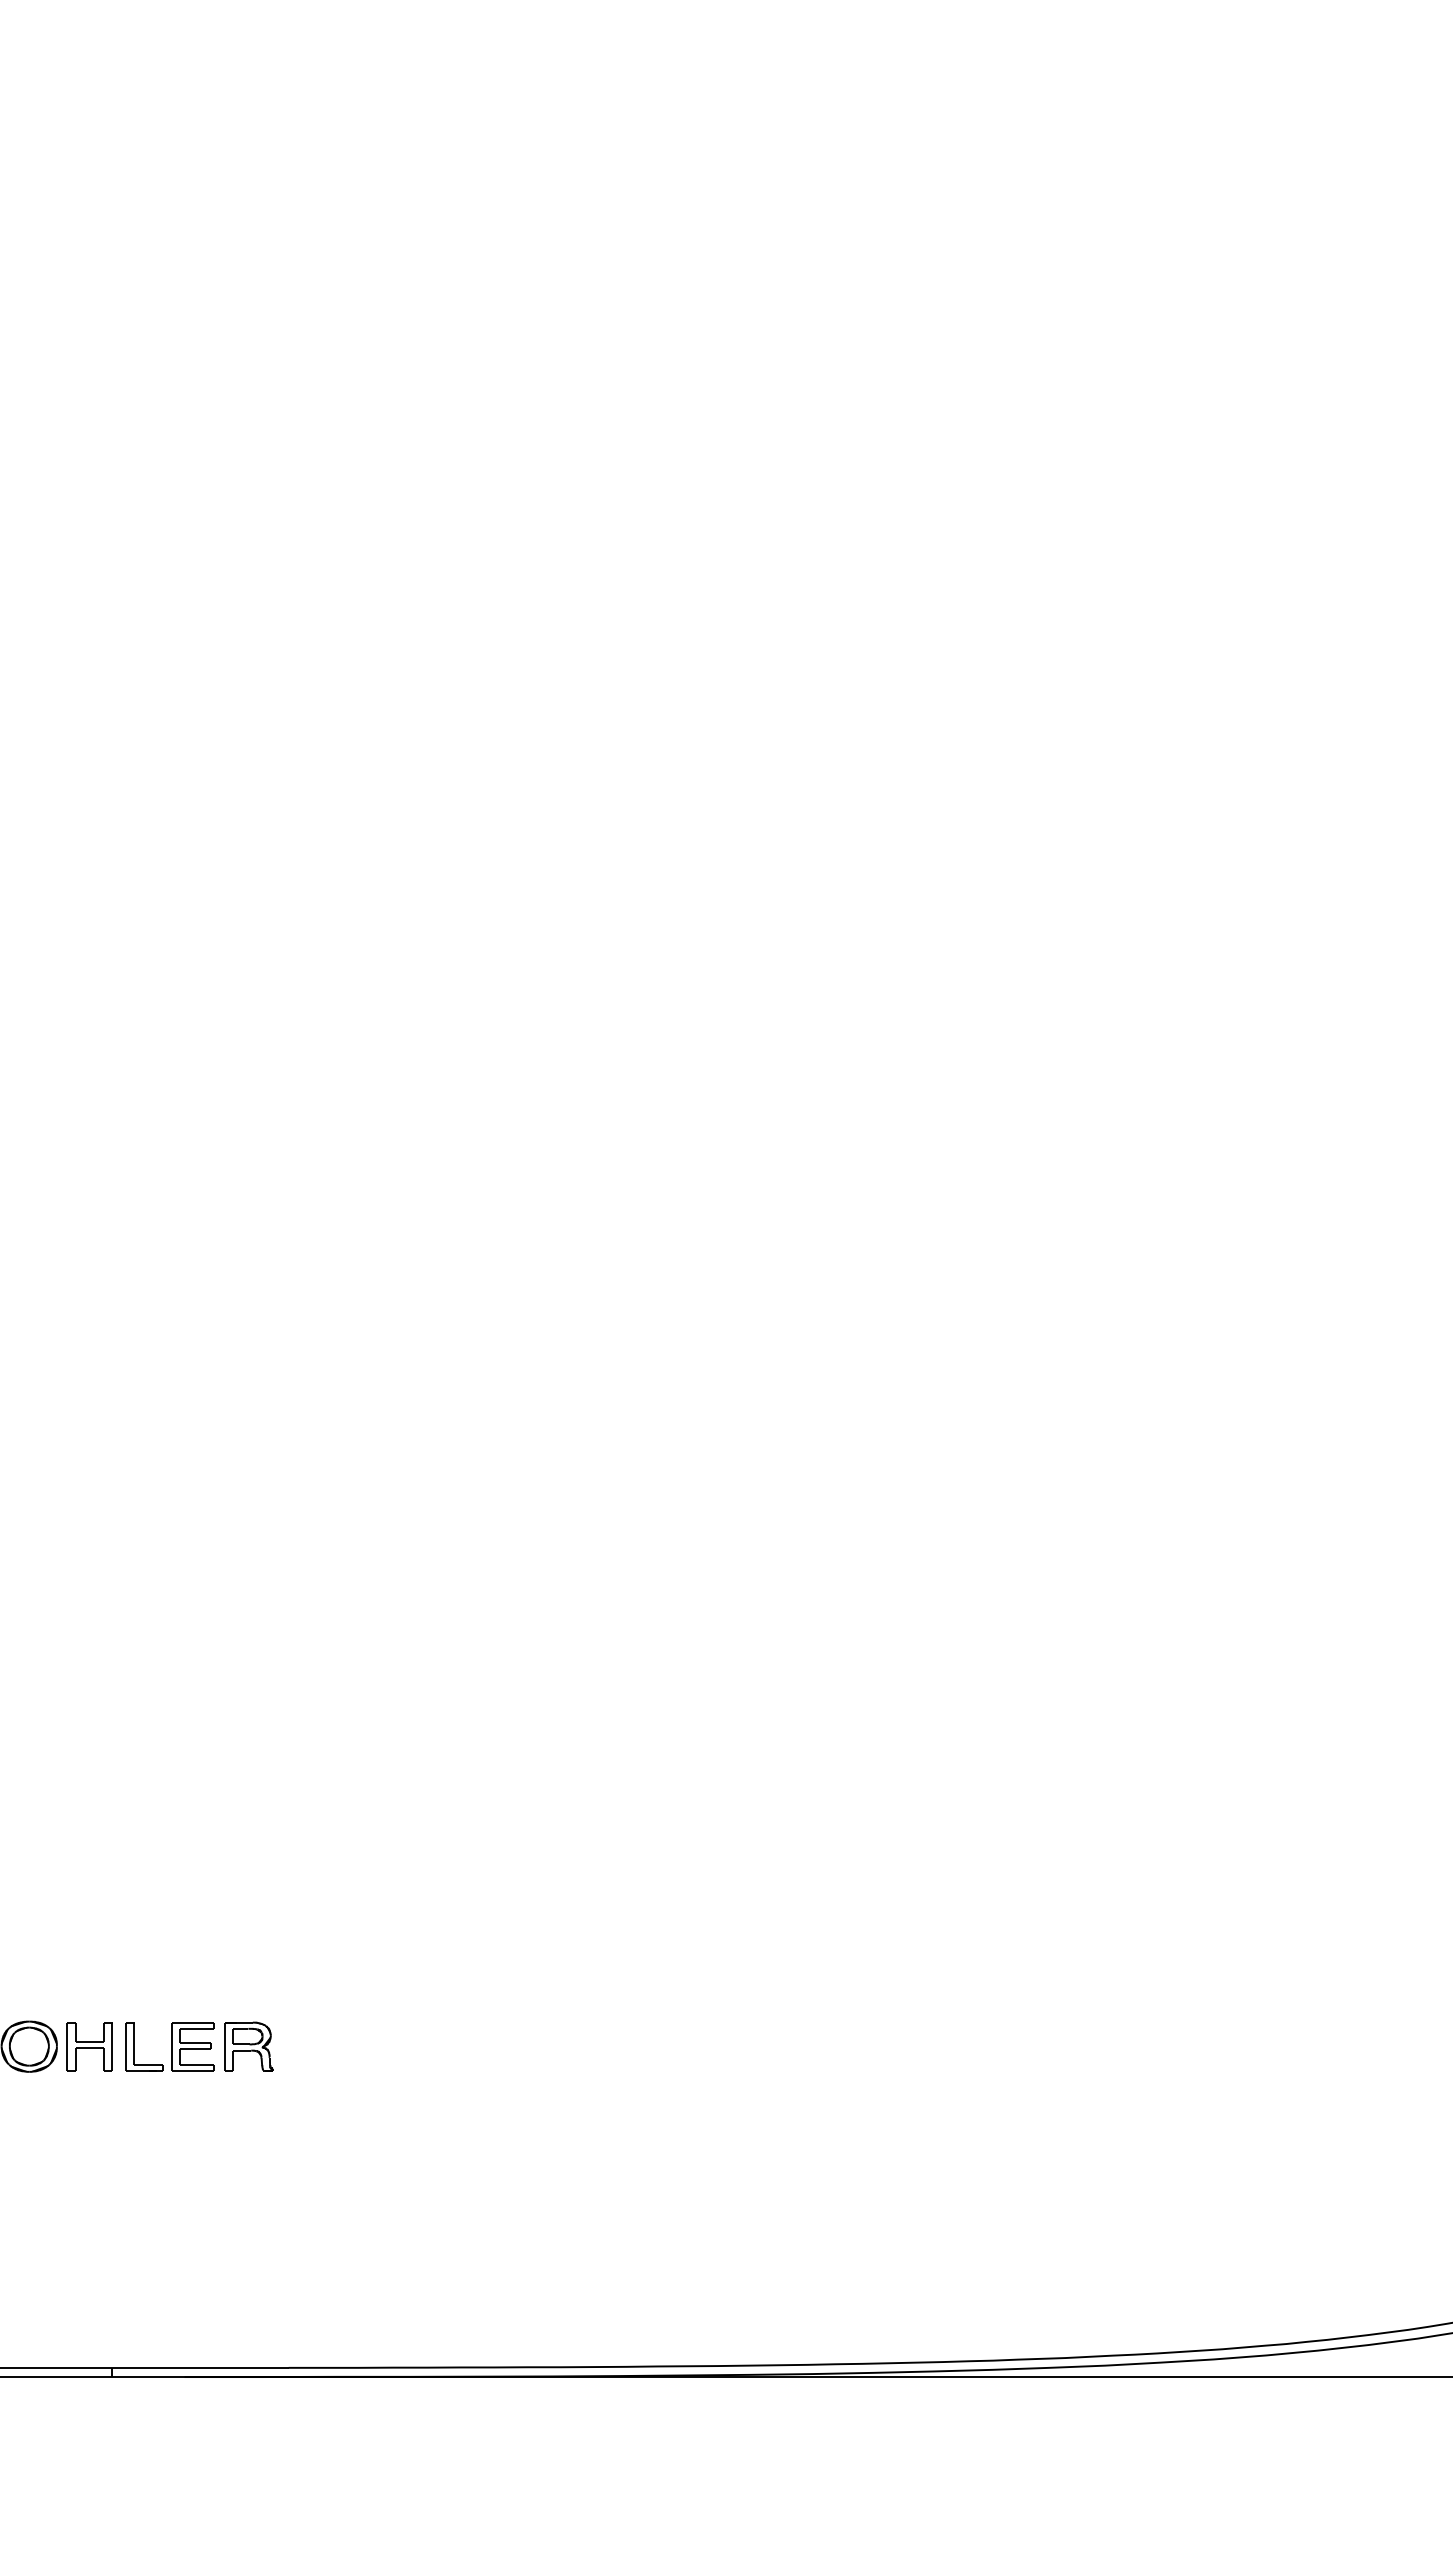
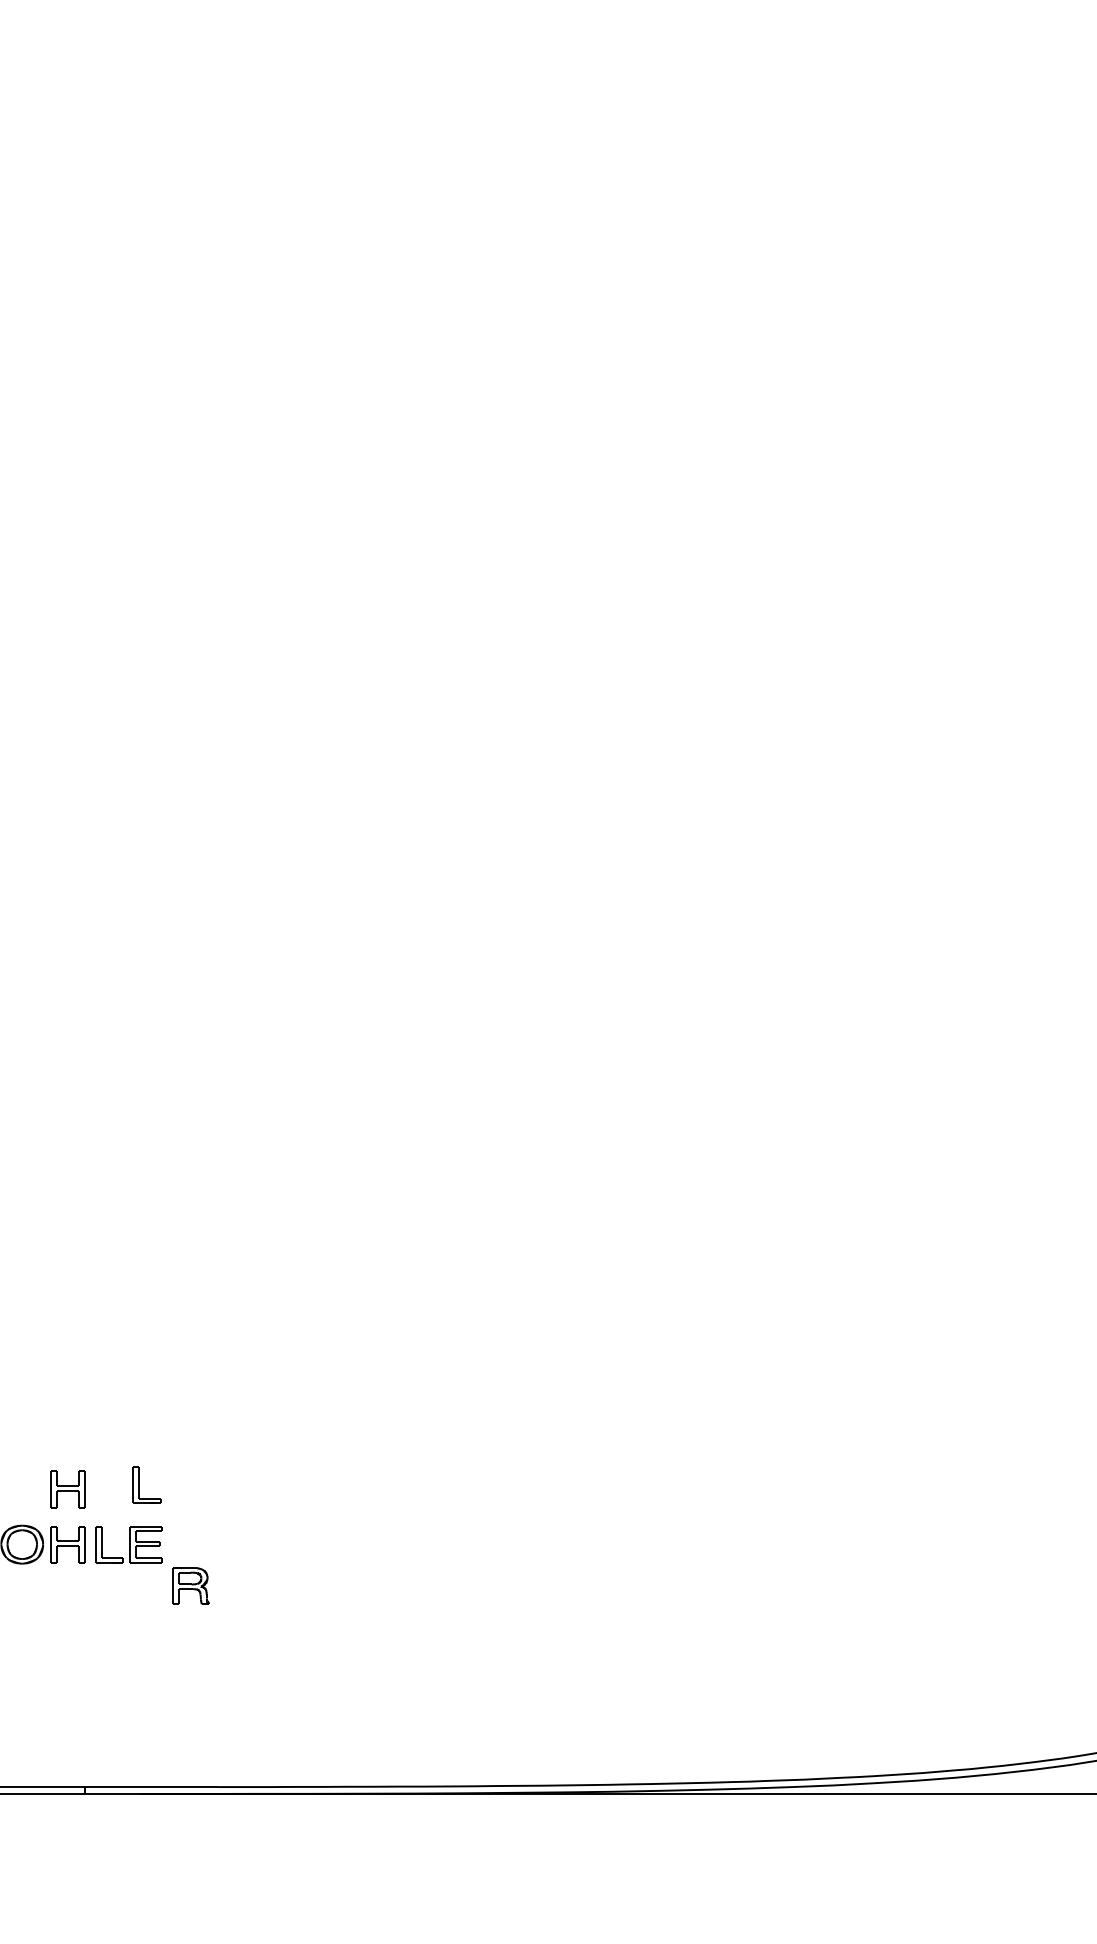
part: (184, 1967) -> (139, 1484), added
part: (89, 1973) -> (67, 1489), added
part: (248, 2046) -> (190, 1586), moved

